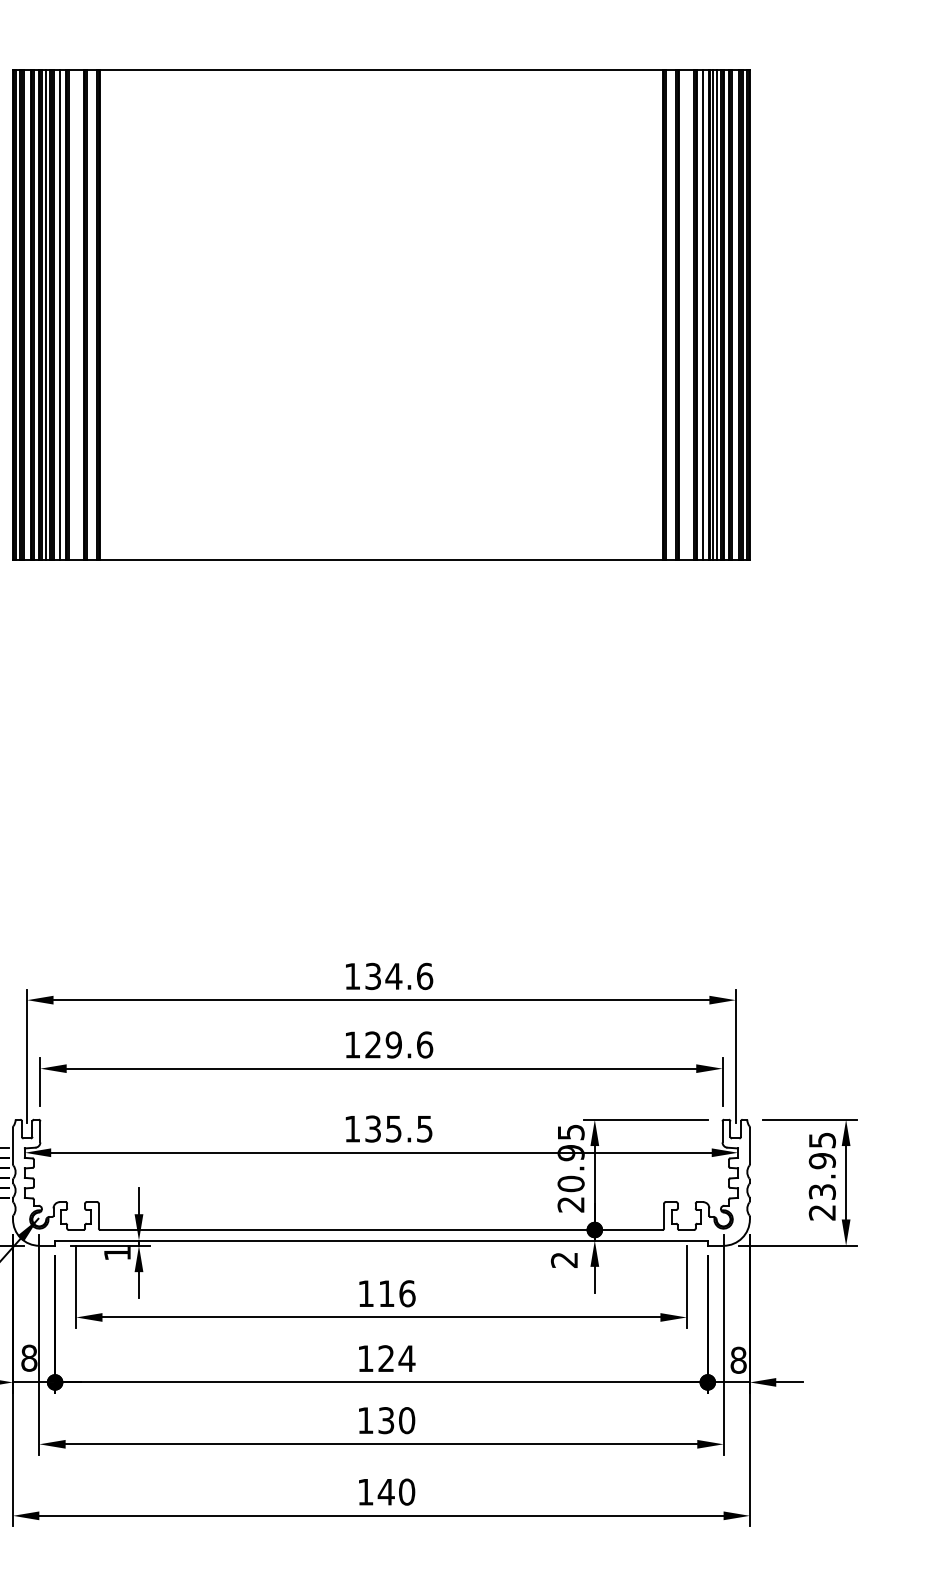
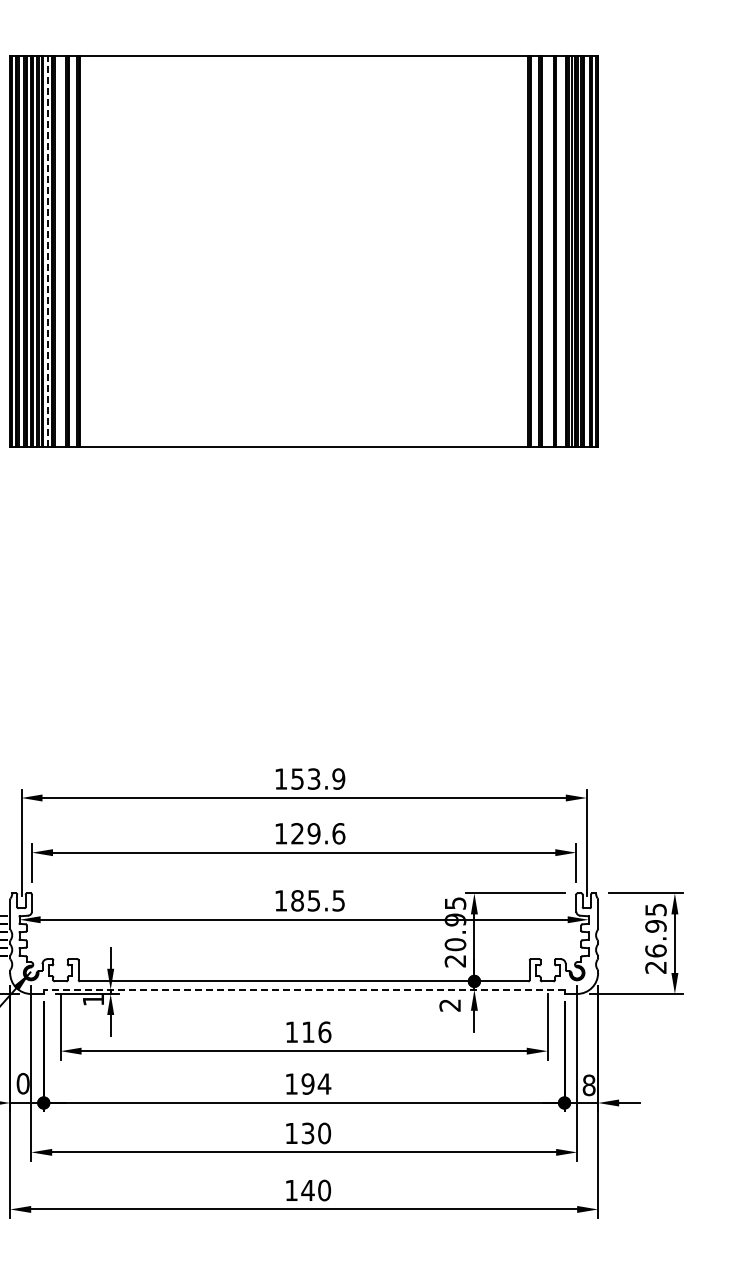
line: (59, 313) -> (47, 250), solid -> dashed
line: (702, 315) -> (560, 251), removed
text: (399, 975) -> (318, 778), 134.6 -> 153.9
text: (373, 1128) -> (297, 900), 135.5 -> 185.5
text: (821, 1191) -> (655, 950), 23.95 -> 26.95
line: (380, 1240) -> (303, 989), solid -> dashed
text: (28, 1357) -> (22, 1083), 8 -> 0
text: (385, 1357) -> (307, 1083), 124 -> 194

